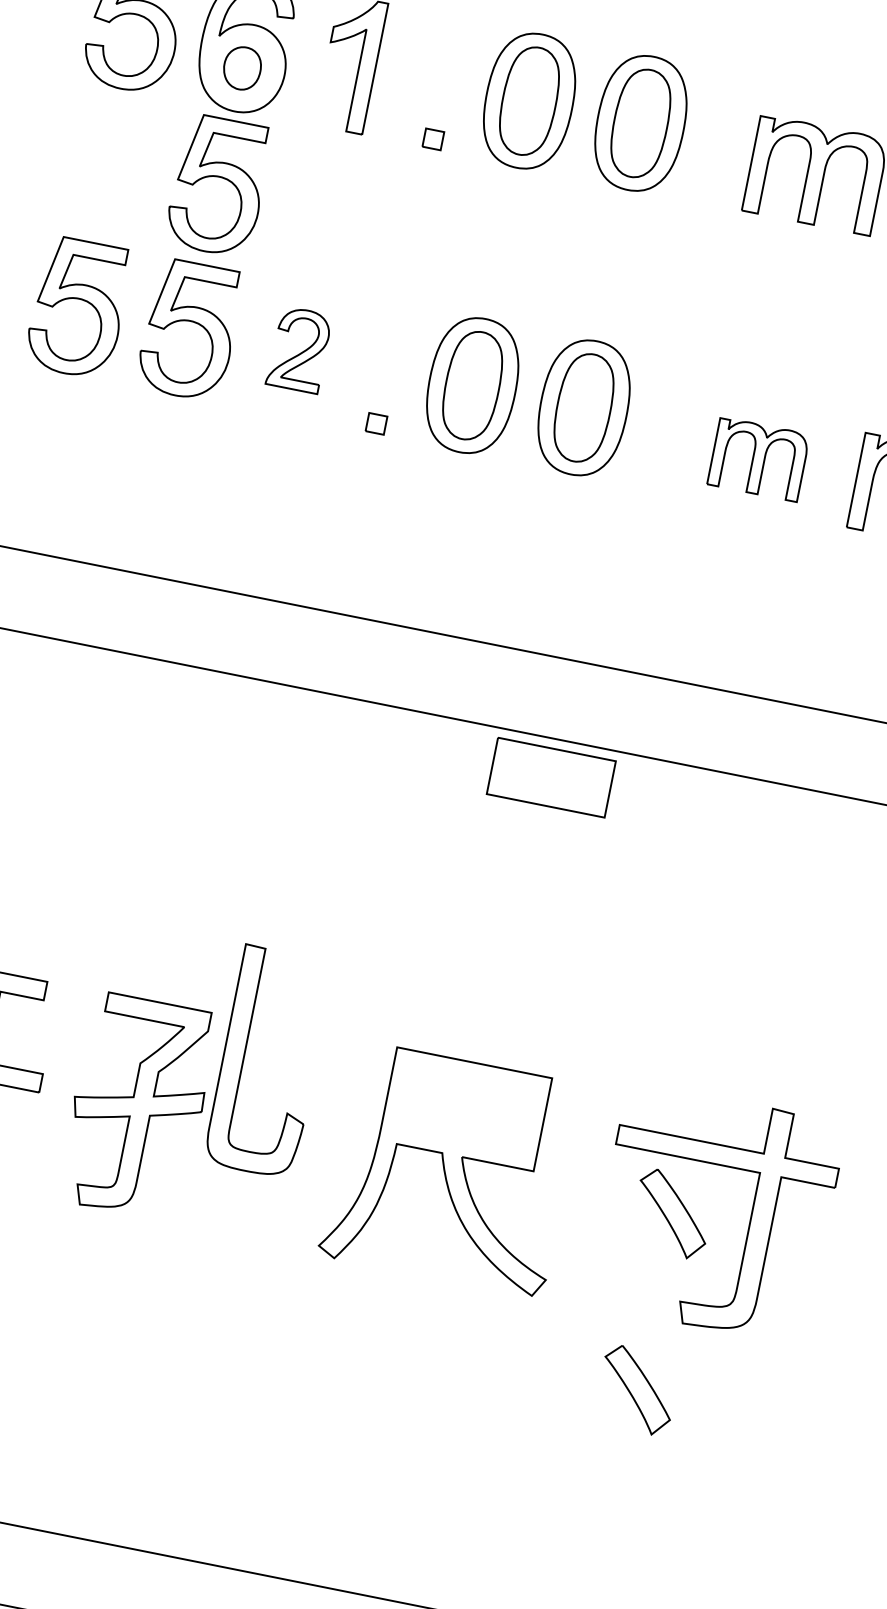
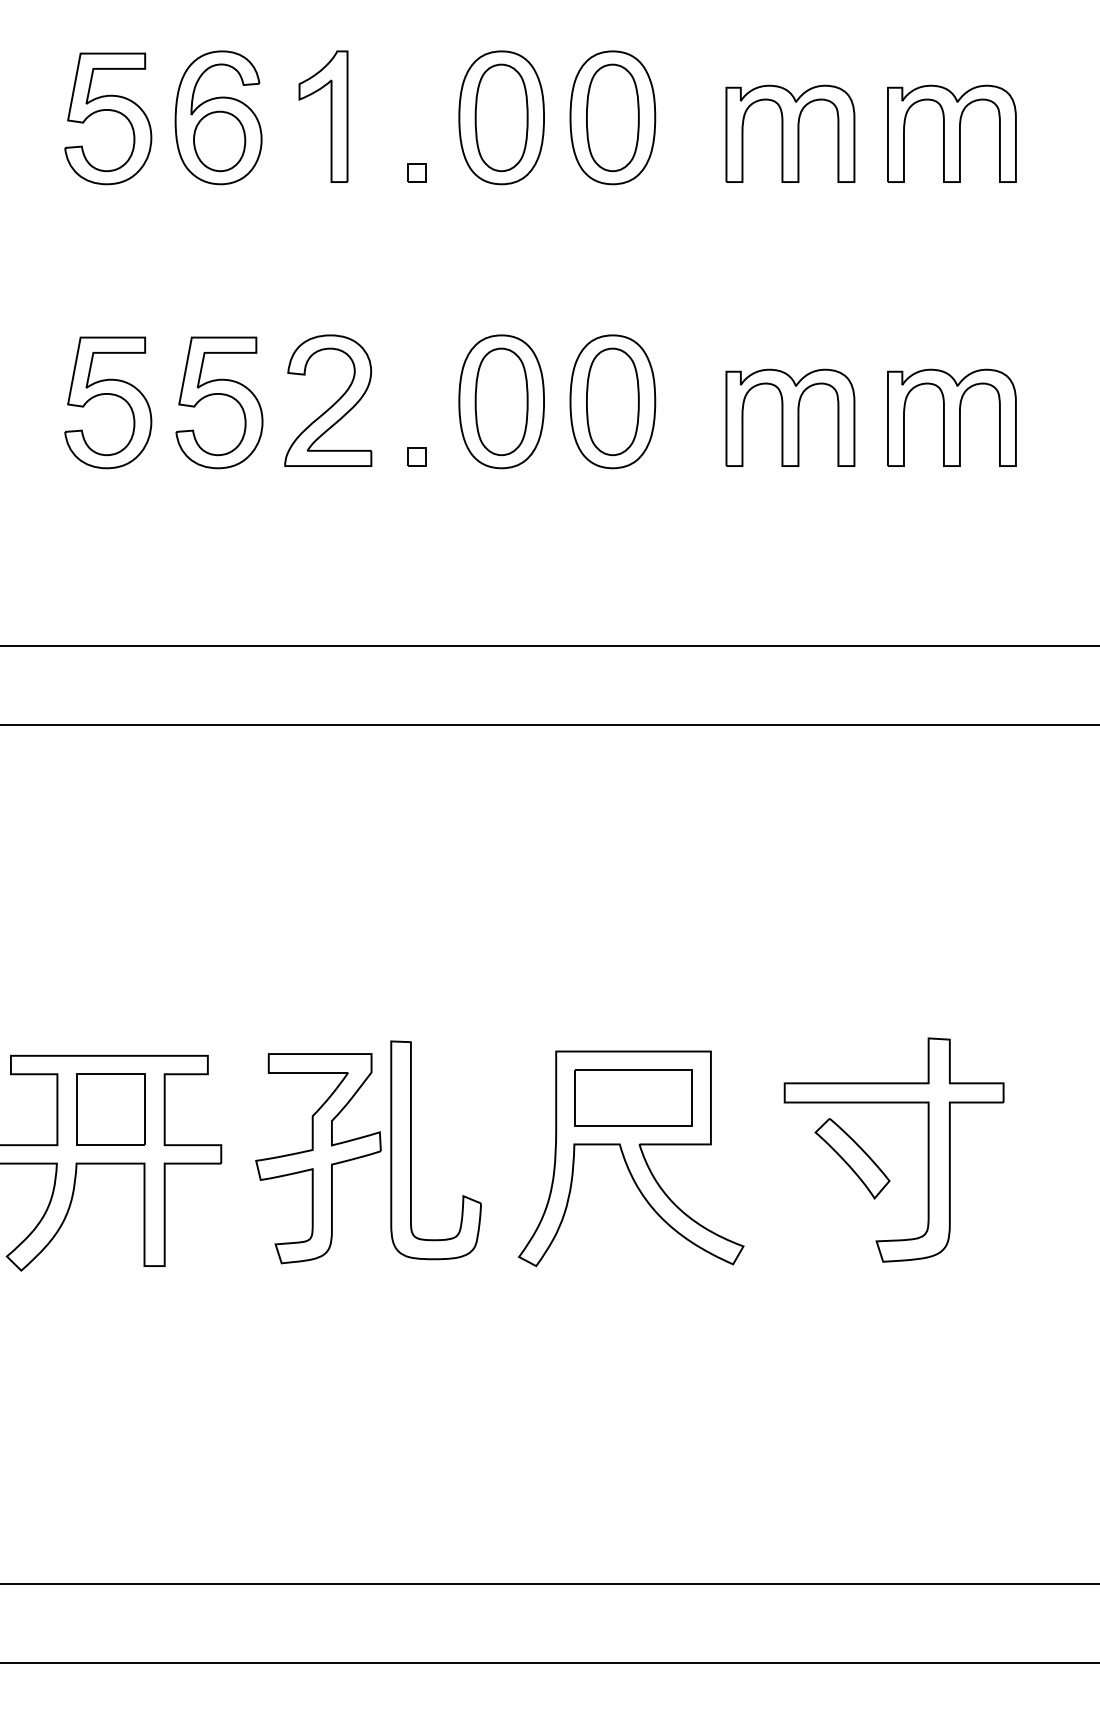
part: (242, 68) -> (219, 141), size x1.43
part: (223, 179) -> (222, 251), removed
part: (299, 349) -> (328, 400), size x1.67
part: (758, 459) -> (790, 417), size x1.43
part: (551, 777) -> (633, 1097), moved
part: (244, 1057) -> (411, 1150), moved
part: (637, 1390) -> (852, 1334), removed

